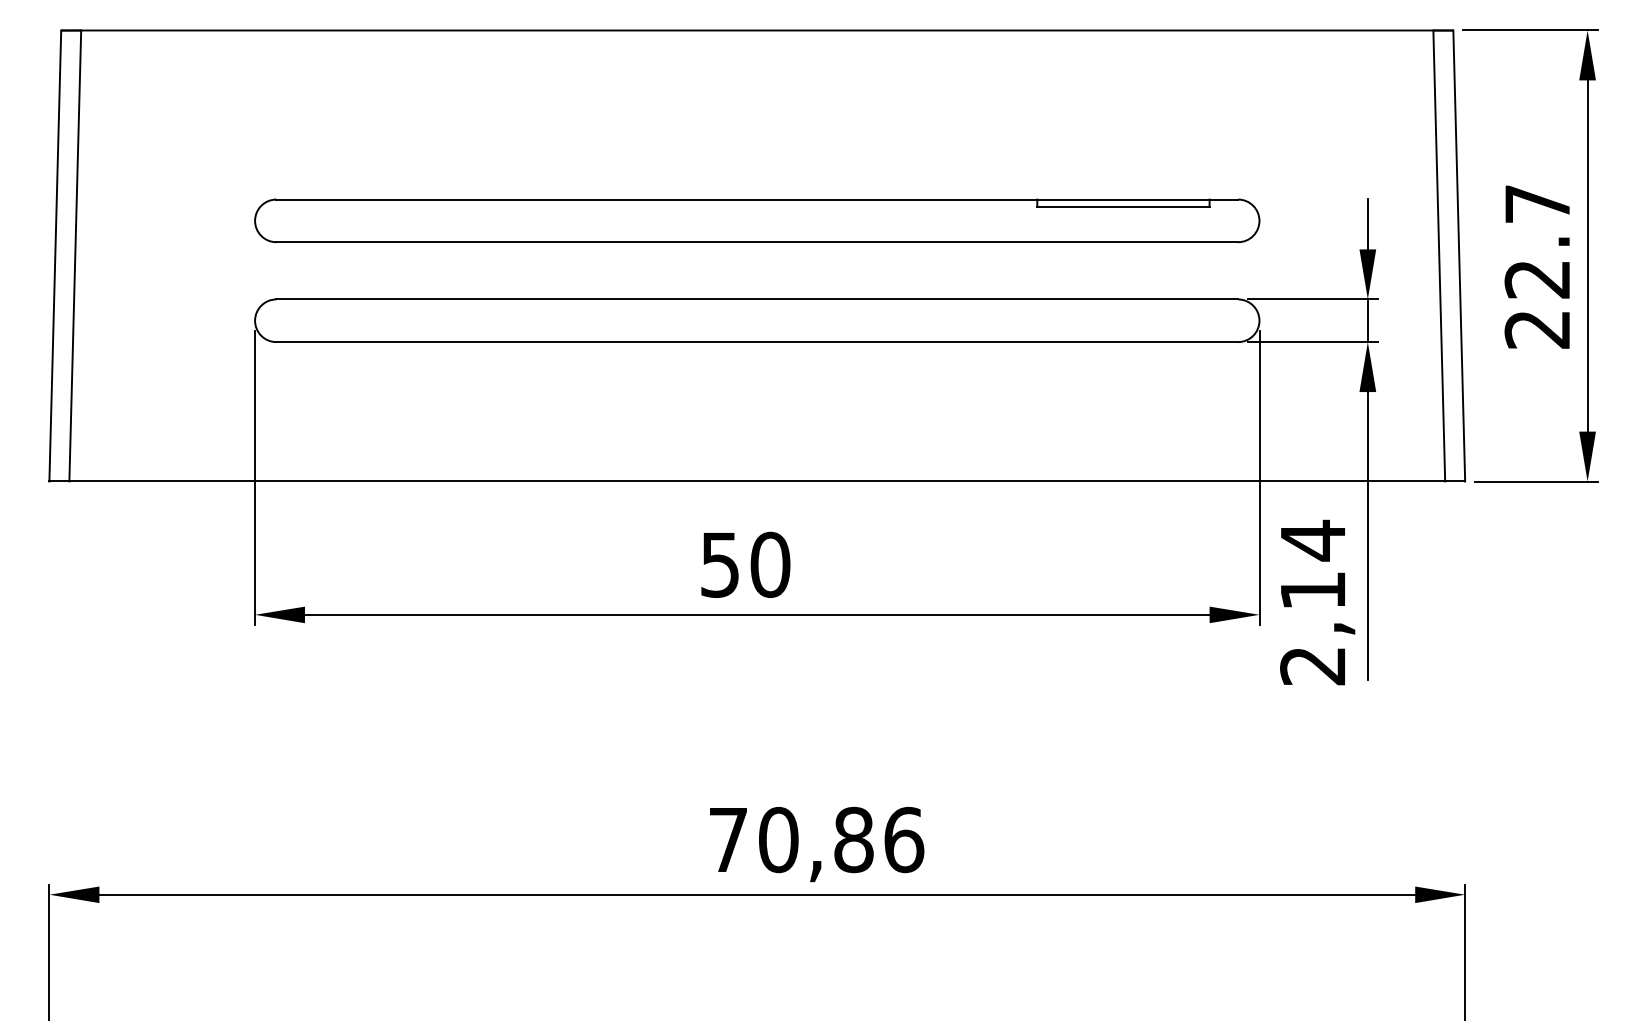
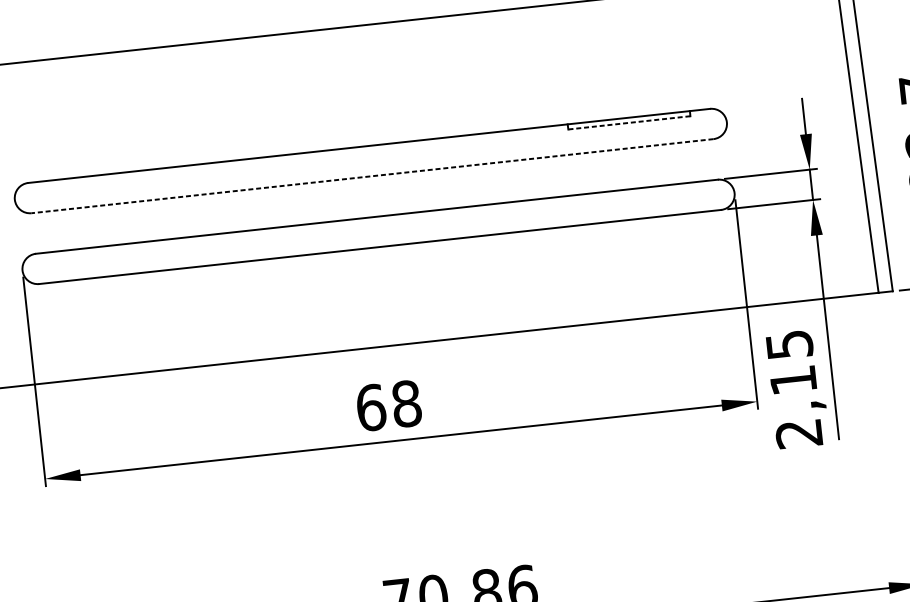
line: (1122, 206) -> (628, 122), solid -> dashed
line: (757, 242) -> (372, 176), solid -> dashed
text: (1313, 540) -> (789, 344), 2,14 -> 2,15
text: (745, 564) -> (388, 405), 50 -> 68

